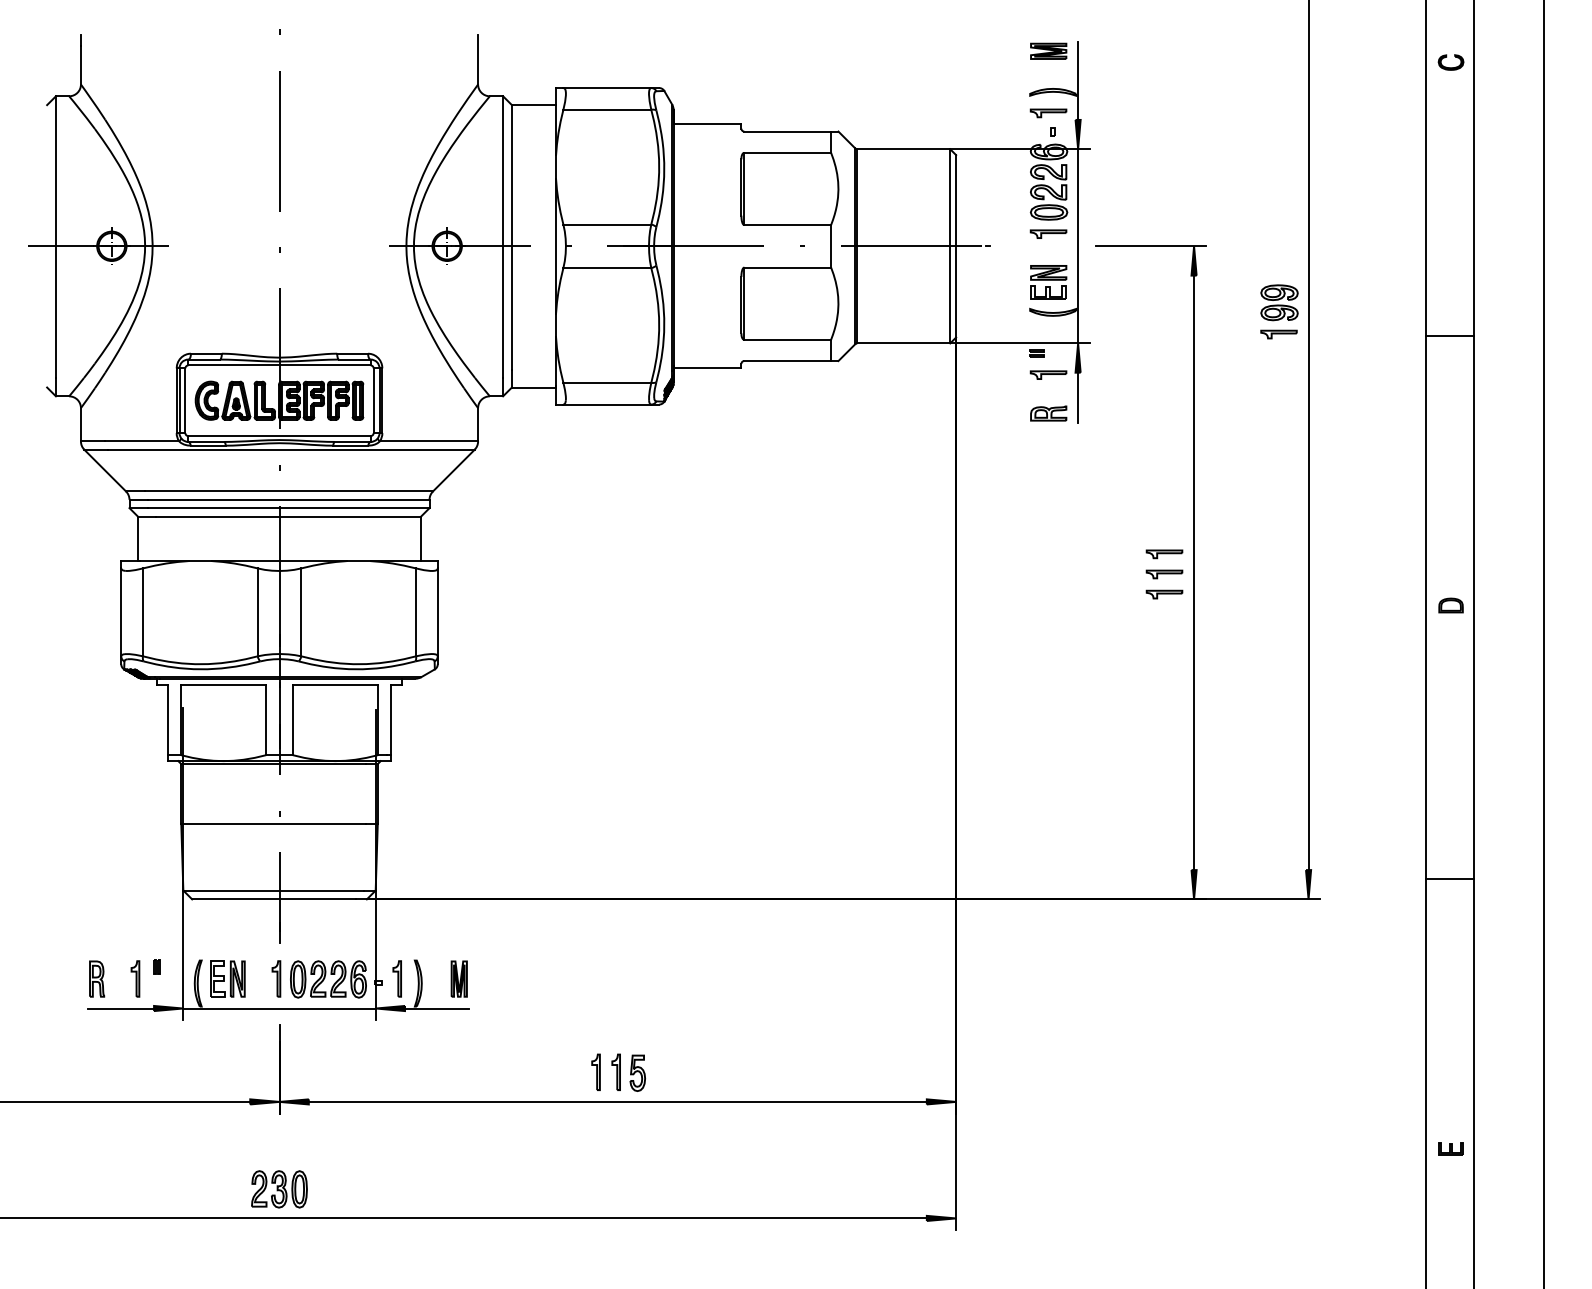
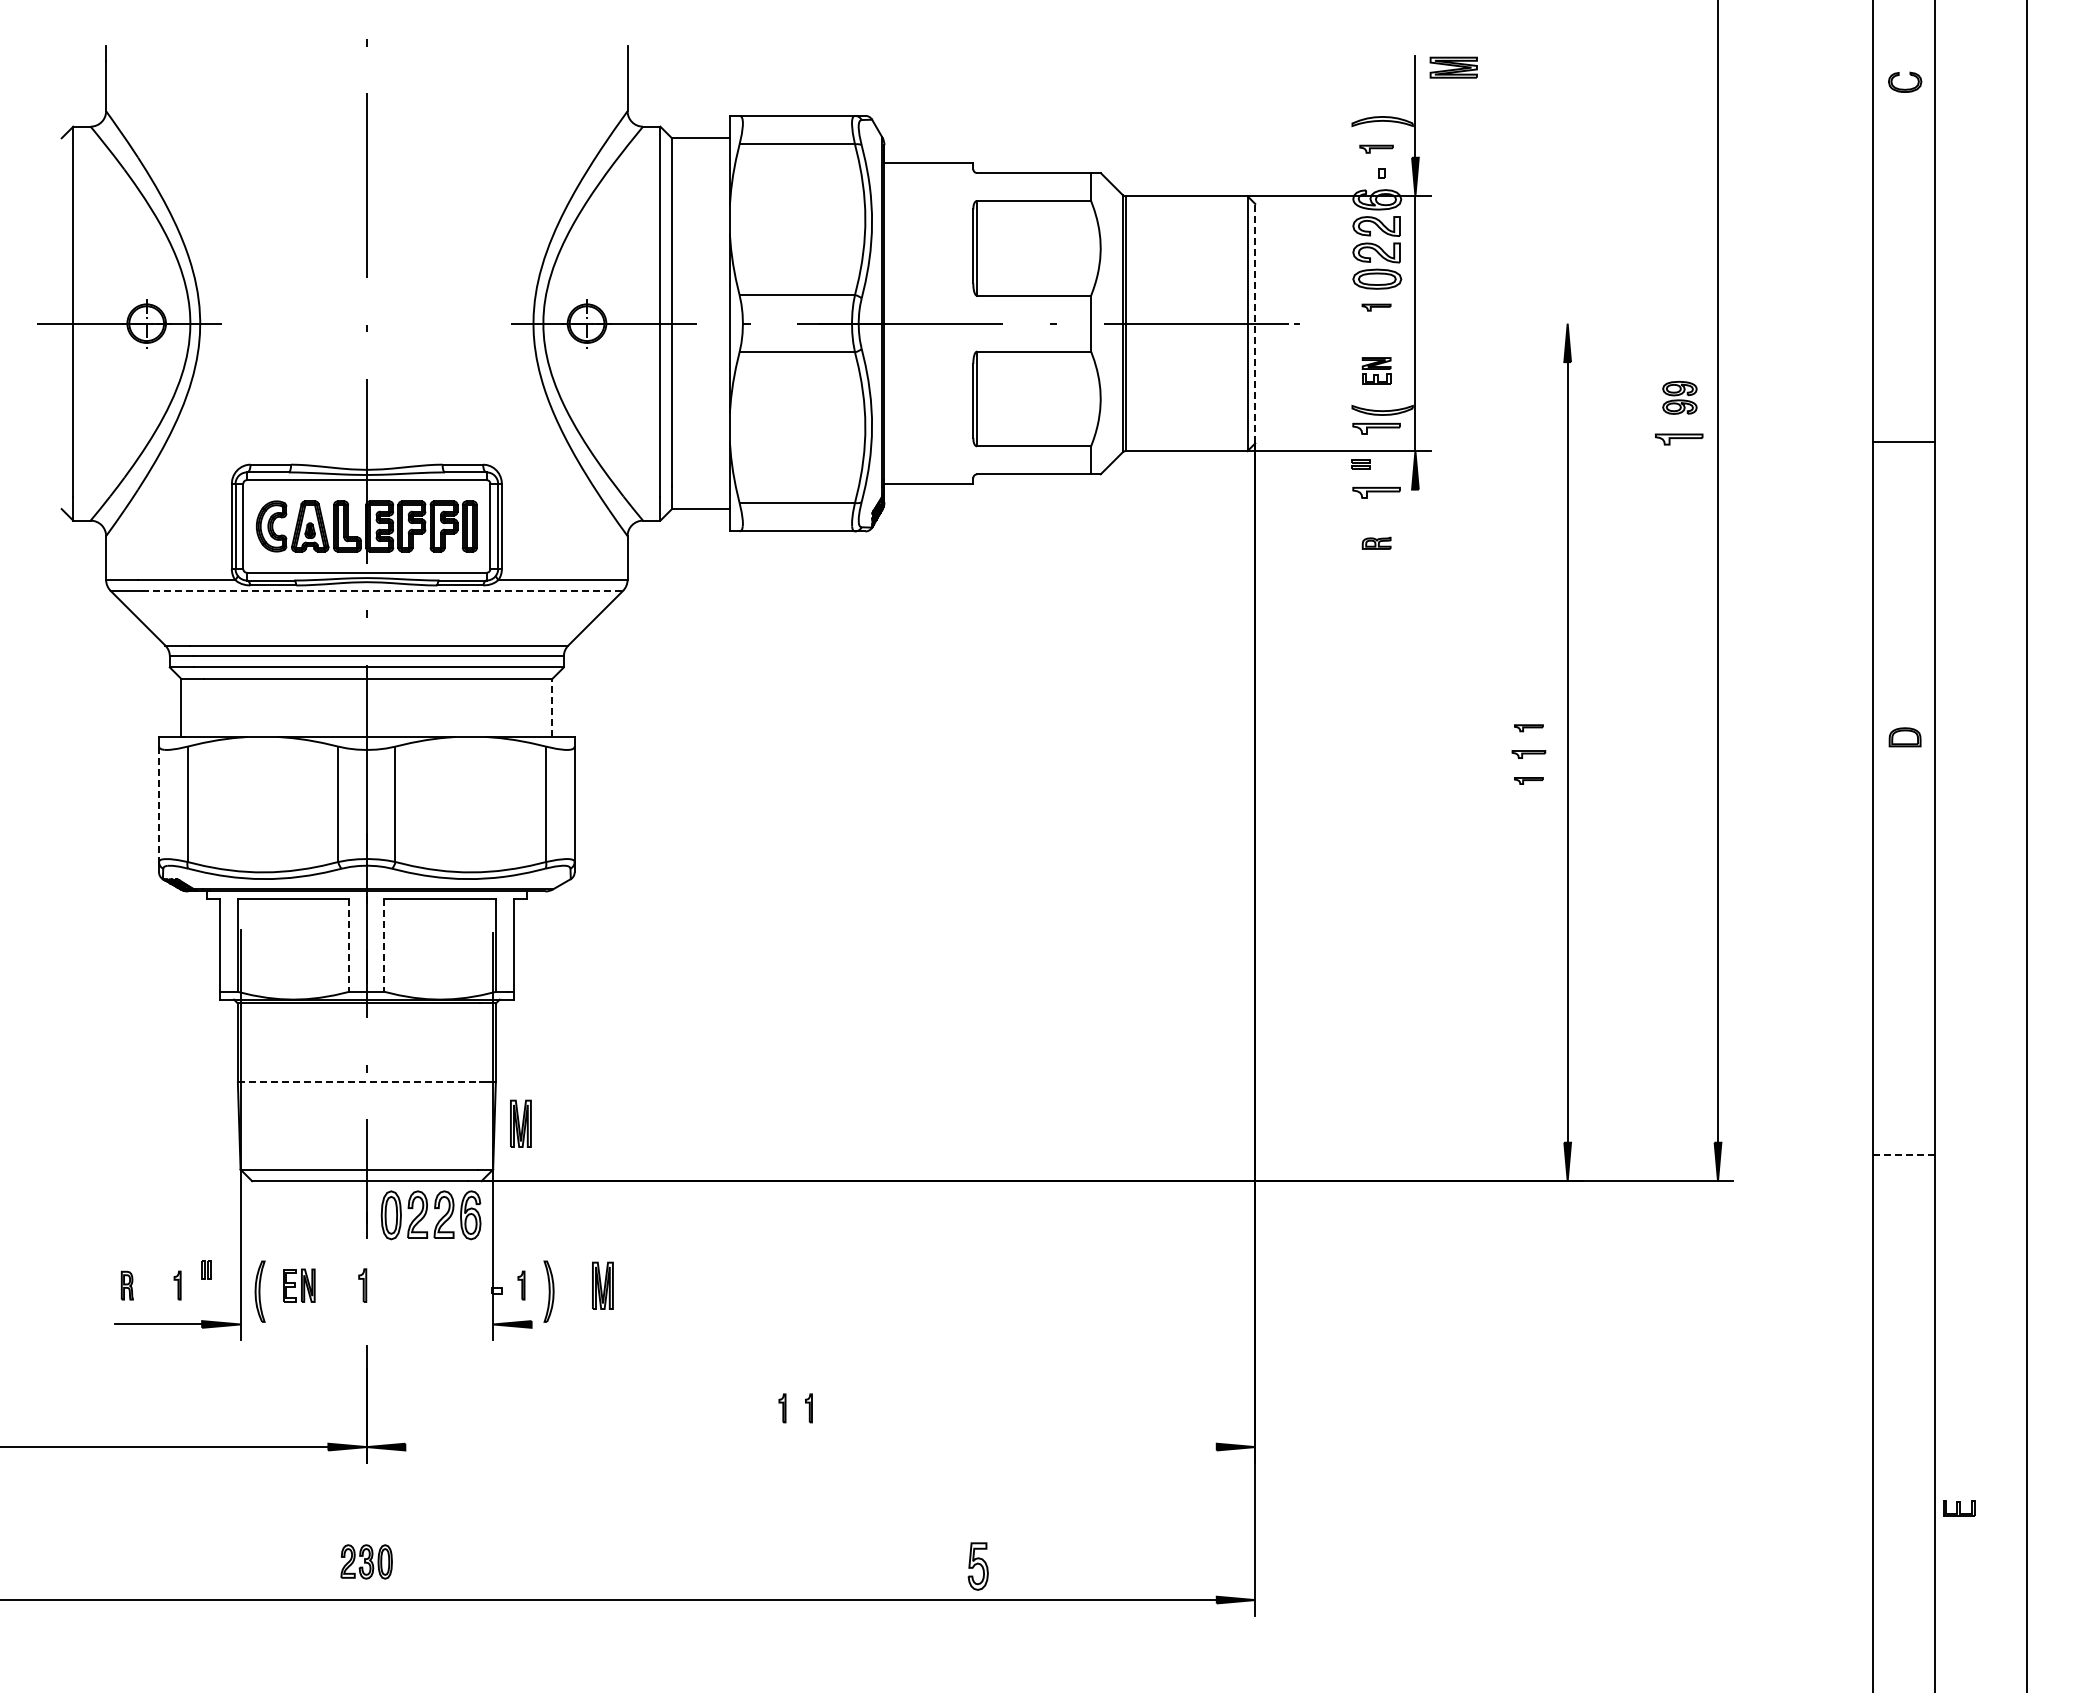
part: (1048, 51) -> (1453, 67), moved
part: (1048, 113) -> (1376, 149), size x0.7
part: (1048, 233) -> (1376, 307), size x0.6
line: (956, 246) -> (1255, 323), solid -> dashed
line: (1151, 246) -> (1511, 323), removed
part: (1048, 281) -> (1376, 370), size x0.6
part: (1279, 302) -> (1679, 397), size x0.7
part: (1048, 326) -> (1376, 428), added
line: (1078, 397) -> (1415, 522), removed
part: (1048, 413) -> (1376, 543), size x0.6
line: (291, 449) -> (382, 590), solid -> dashed
line: (420, 539) -> (552, 708), solid -> dashed
part: (1164, 554) -> (1528, 728), size x0.6
part: (1164, 574) -> (1528, 754), size x0.7
part: (1164, 594) -> (1528, 780), size x0.6
part: (1450, 605) -> (1904, 737), moved
line: (121, 612) -> (159, 804), solid -> dashed
line: (266, 720) -> (349, 946), solid -> dashed
line: (292, 720) -> (384, 946), solid -> dashed
line: (273, 824) -> (359, 1082), solid -> dashed
part: (396, 855) -> (520, 1123), added
line: (1449, 879) -> (1903, 1154), solid -> dashed
part: (97, 978) -> (127, 1285), size x0.6
part: (135, 978) -> (177, 1285), size x0.6
part: (228, 978) -> (299, 1285), size x0.7
part: (276, 978) -> (362, 1285), size x0.7
part: (397, 978) -> (521, 1285), size x0.6
part: (327, 979) -> (430, 1215), moved
line: (279, 1008) -> (366, 1324), removed
line: (436, 1008) -> (572, 1324), removed
part: (596, 1072) -> (782, 1408), size x0.6
part: (615, 1072) -> (808, 1408), size x0.6
part: (637, 1073) -> (977, 1566), moved
line: (617, 1102) -> (810, 1447), removed
part: (1451, 1148) -> (1959, 1508), moved
part: (279, 1189) -> (366, 1561), size x0.7

